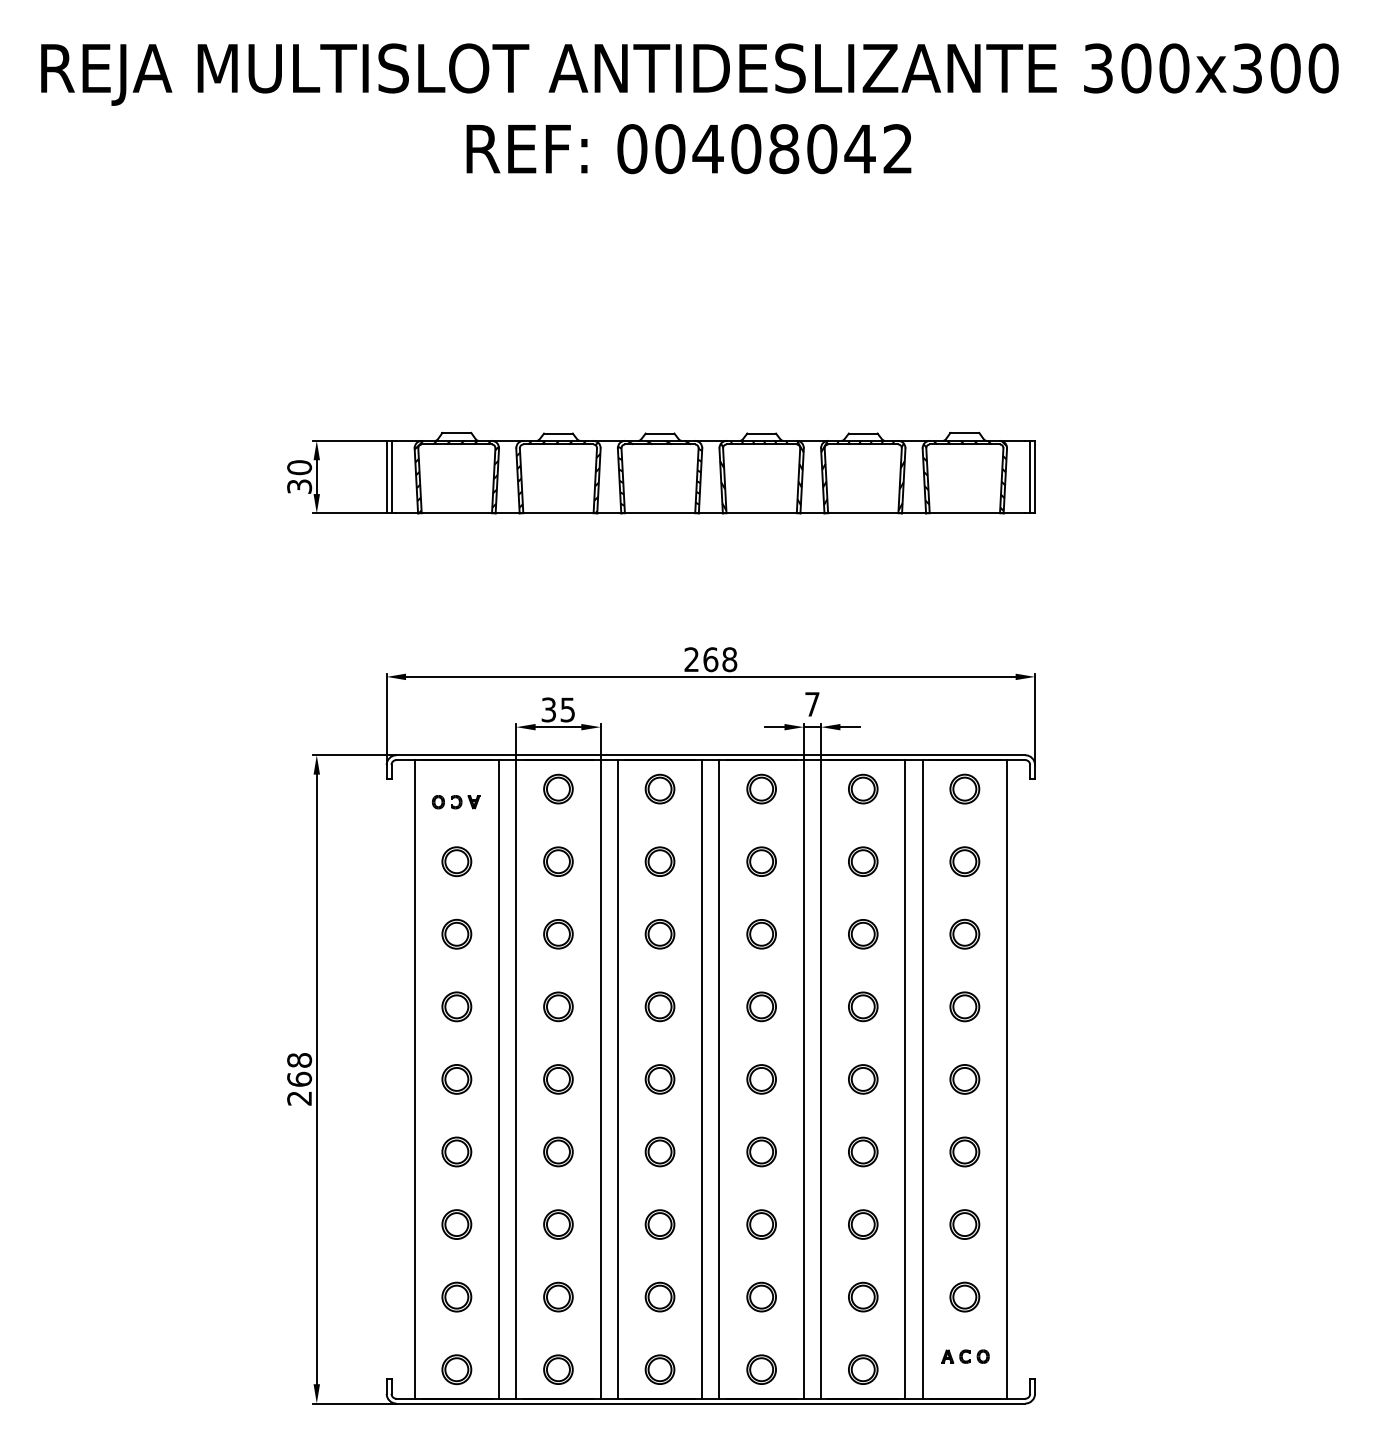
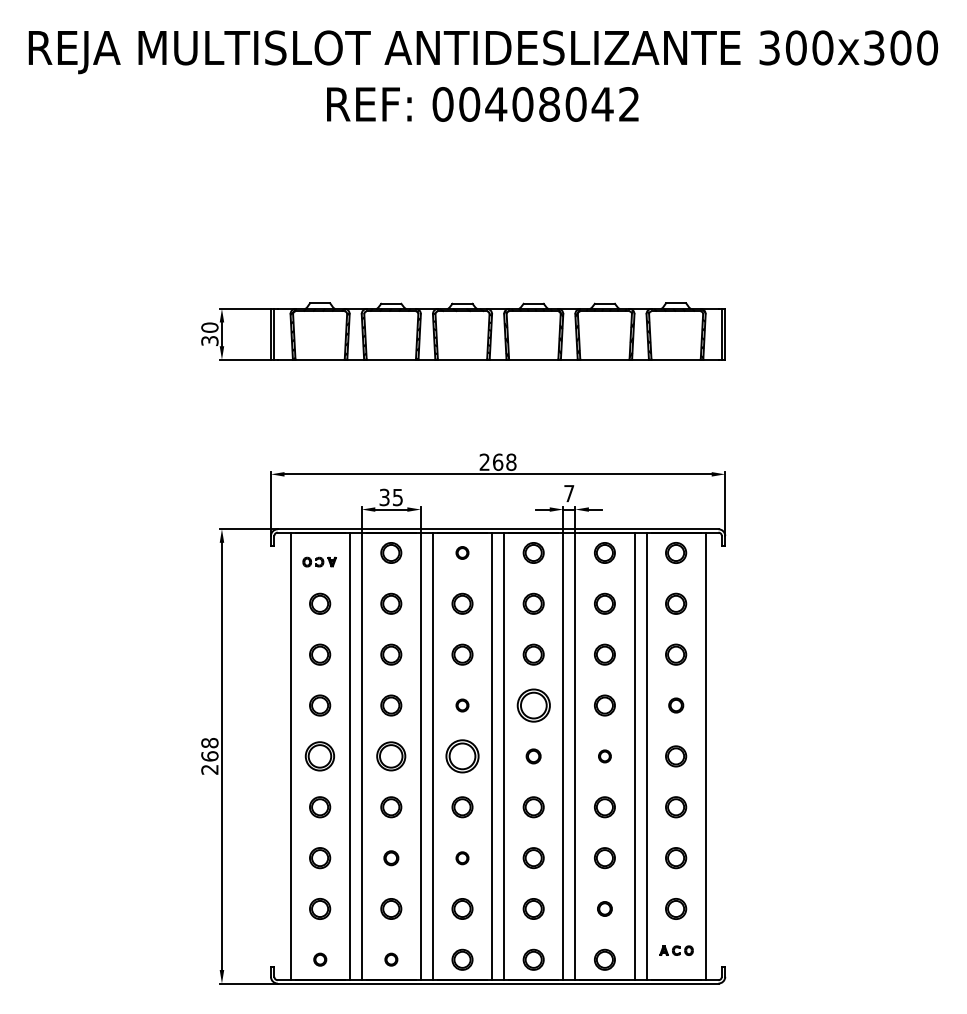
part: (660, 788) -> (462, 552), size x0.6
part: (660, 1006) -> (462, 705), size x0.6
part: (761, 1006) -> (533, 705), size x1.6
part: (965, 1006) -> (676, 705), size x0.7
part: (457, 1079) -> (320, 756), size x1.4
part: (558, 1079) -> (391, 756), size x1.4
part: (660, 1079) -> (462, 756), size x1.6
part: (761, 1079) -> (533, 756), size x0.7
part: (862, 1079) -> (604, 756), size x0.6
part: (558, 1225) -> (391, 858), size x0.7
part: (660, 1225) -> (462, 858), size x0.6
part: (862, 1296) -> (604, 908), size x0.7
part: (457, 1369) -> (320, 959), size x0.6
part: (558, 1369) -> (391, 959), size x0.6

